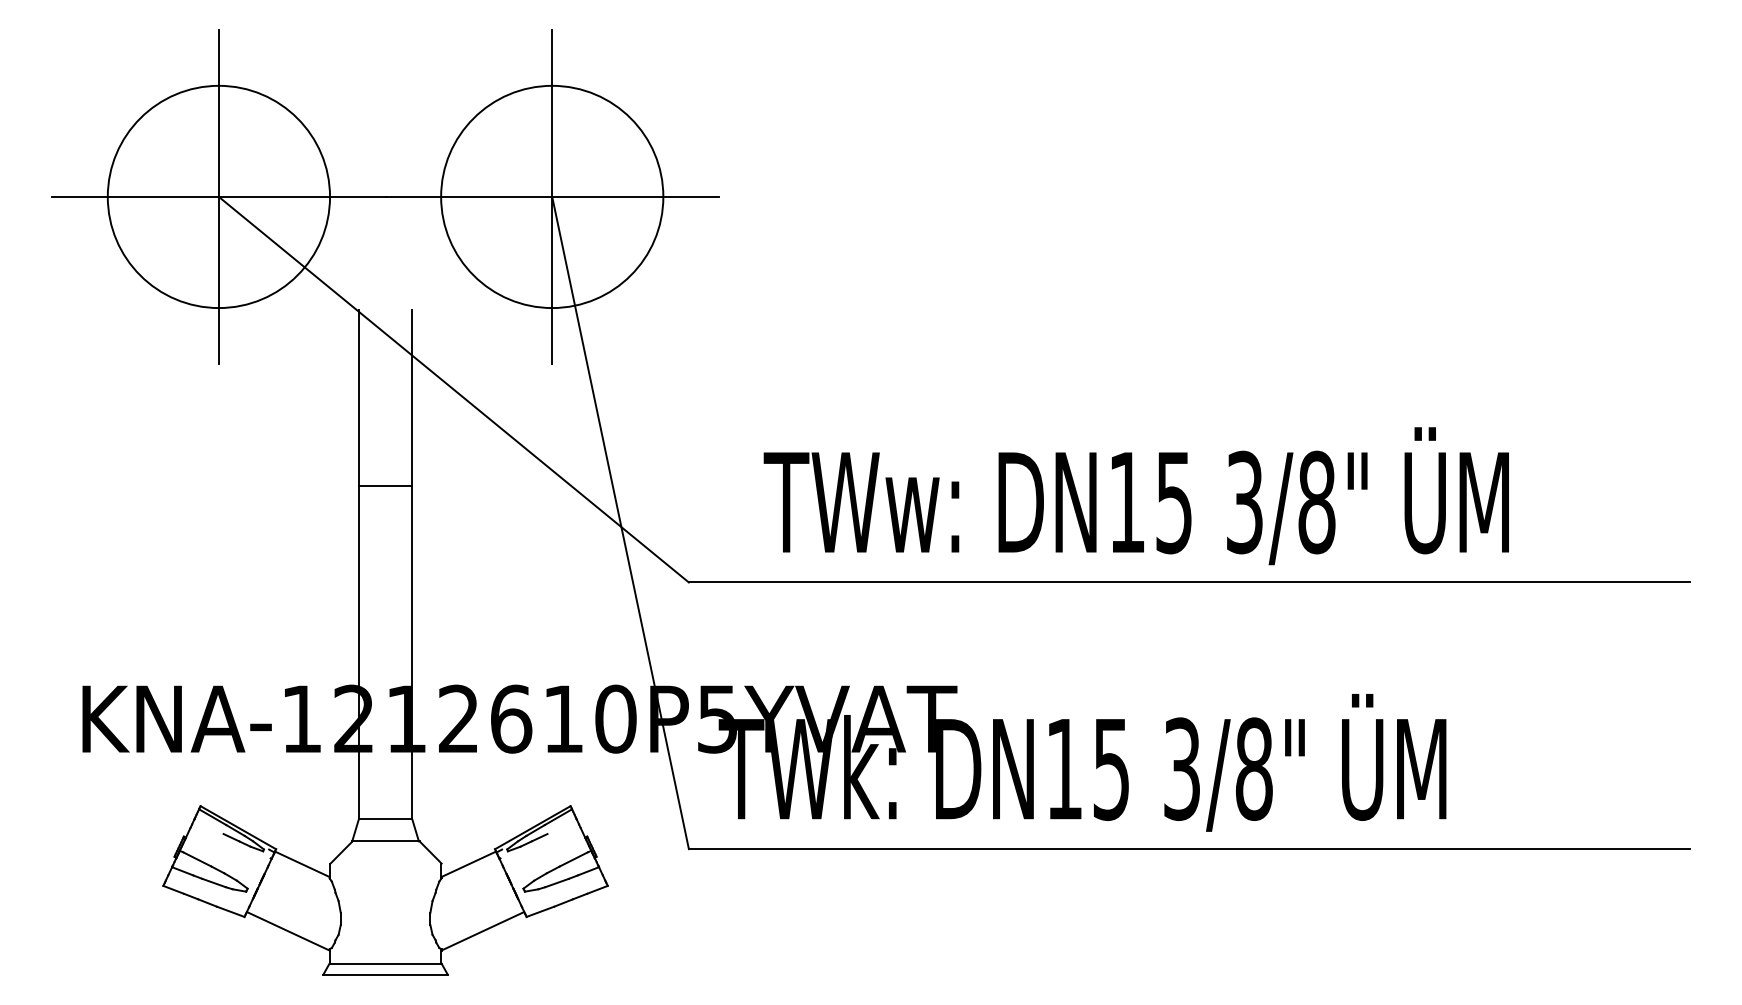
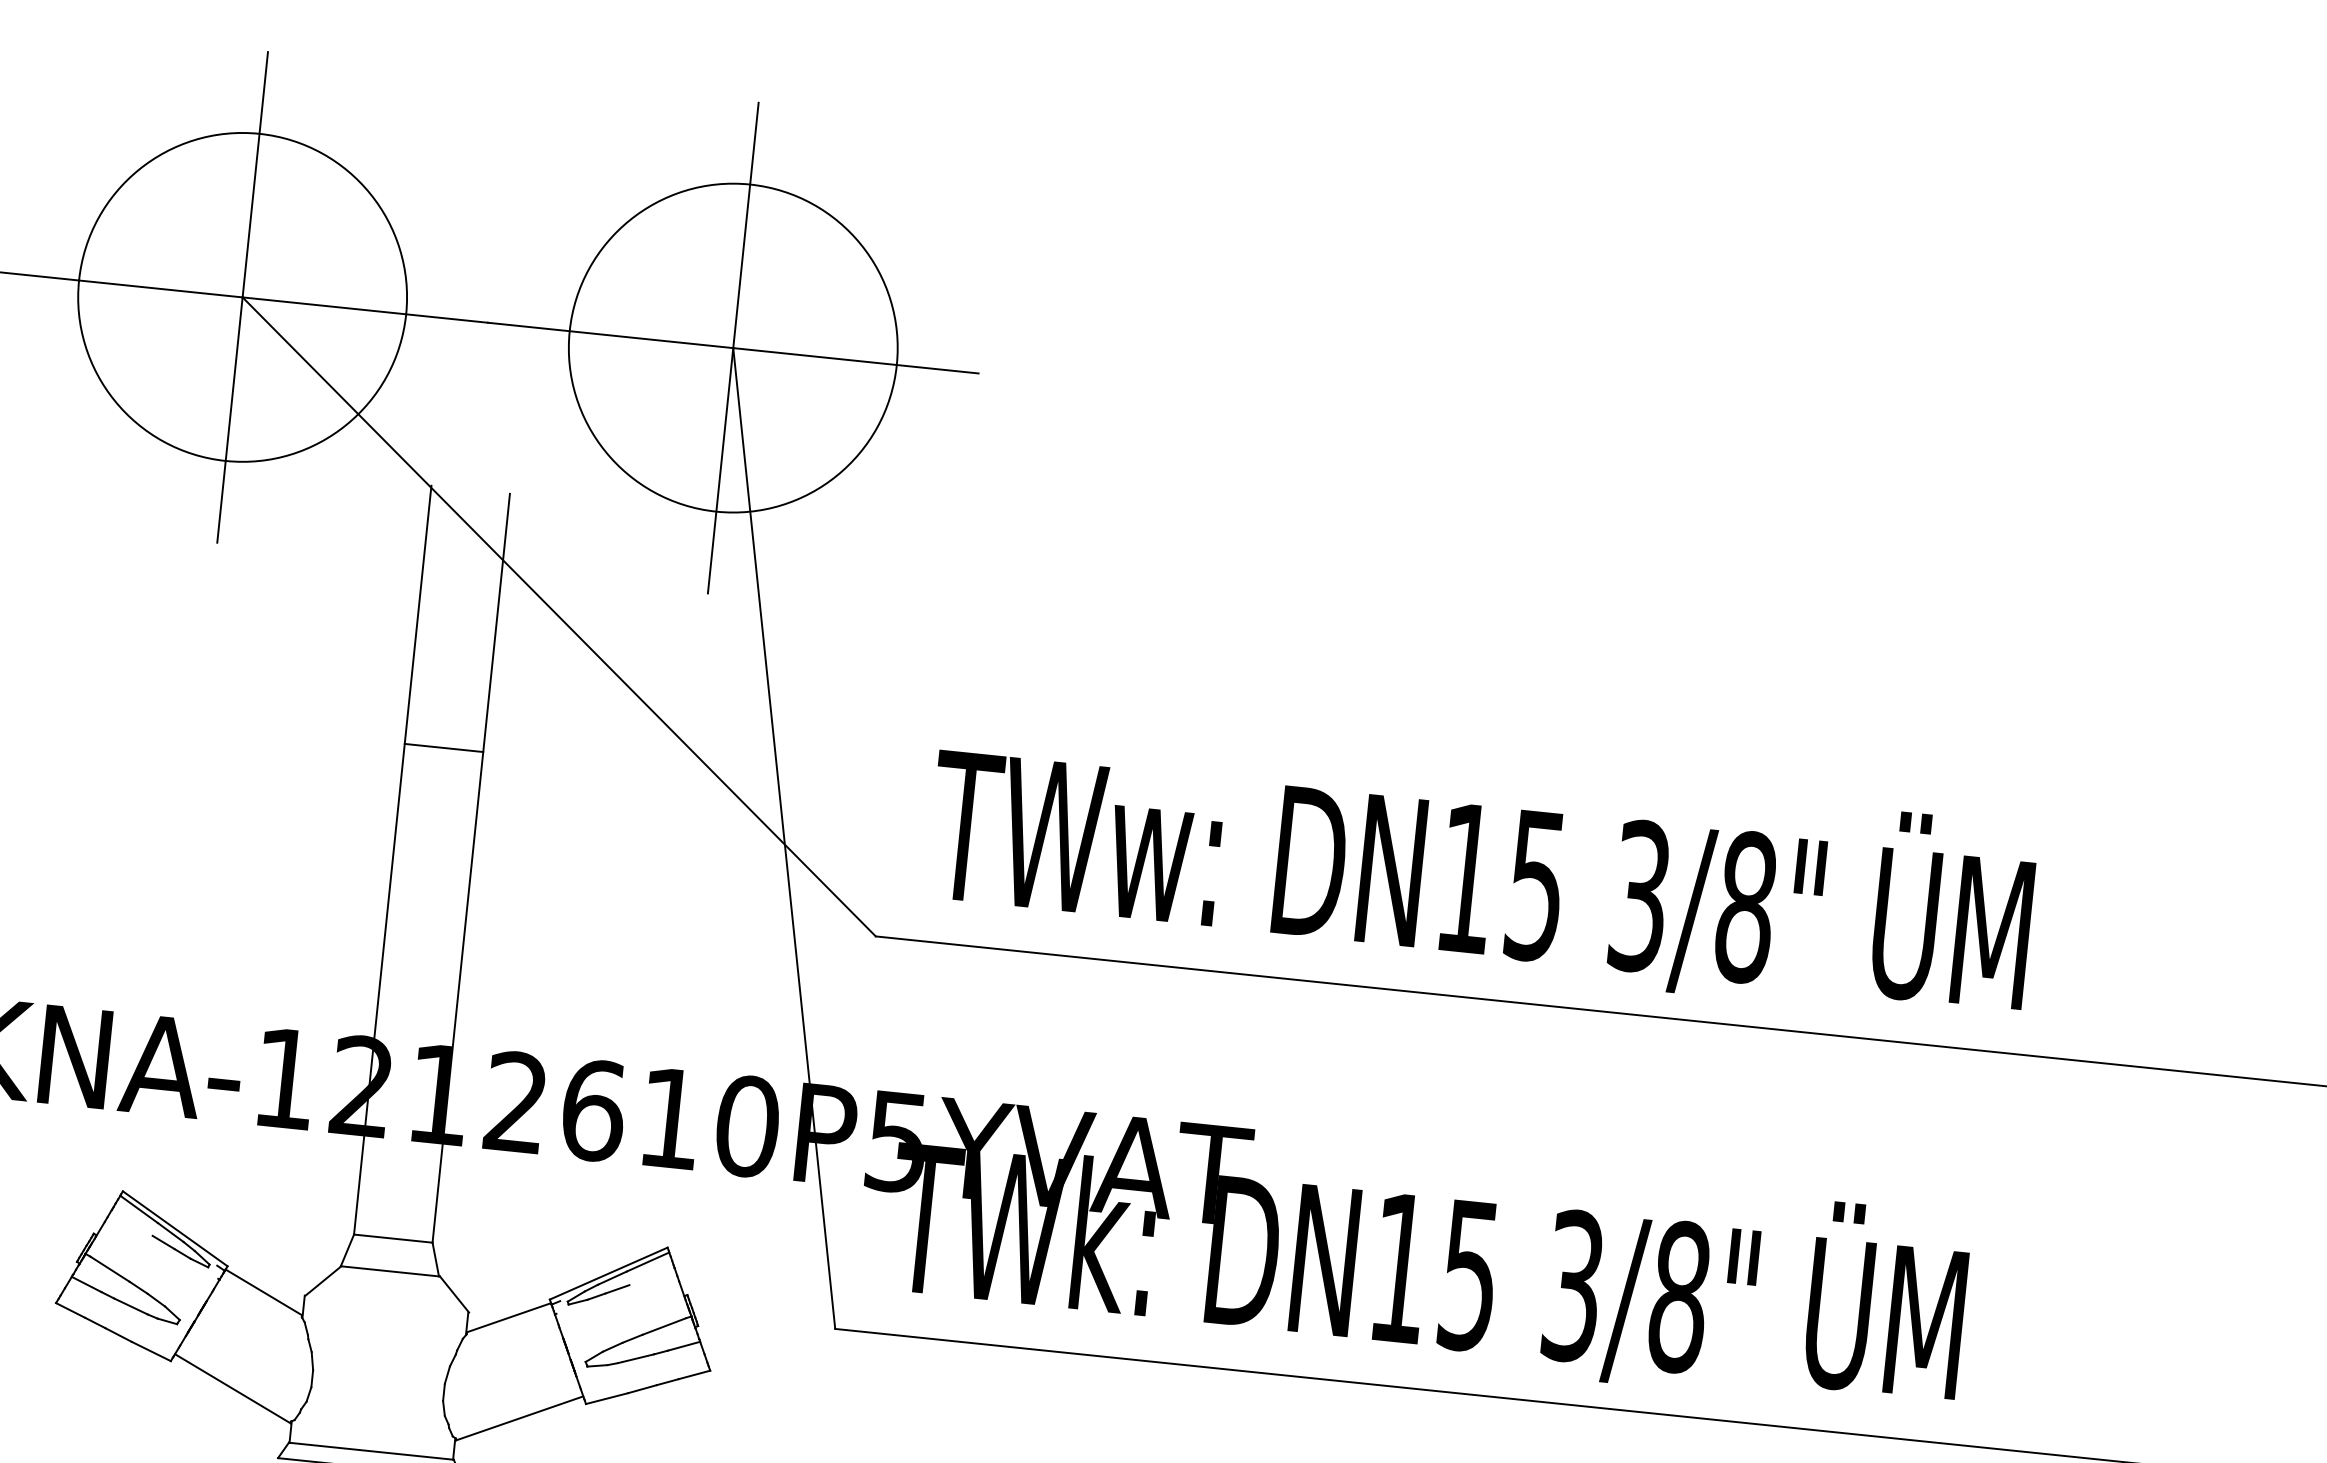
text: (1135, 496) -> (1479, 870), moved

